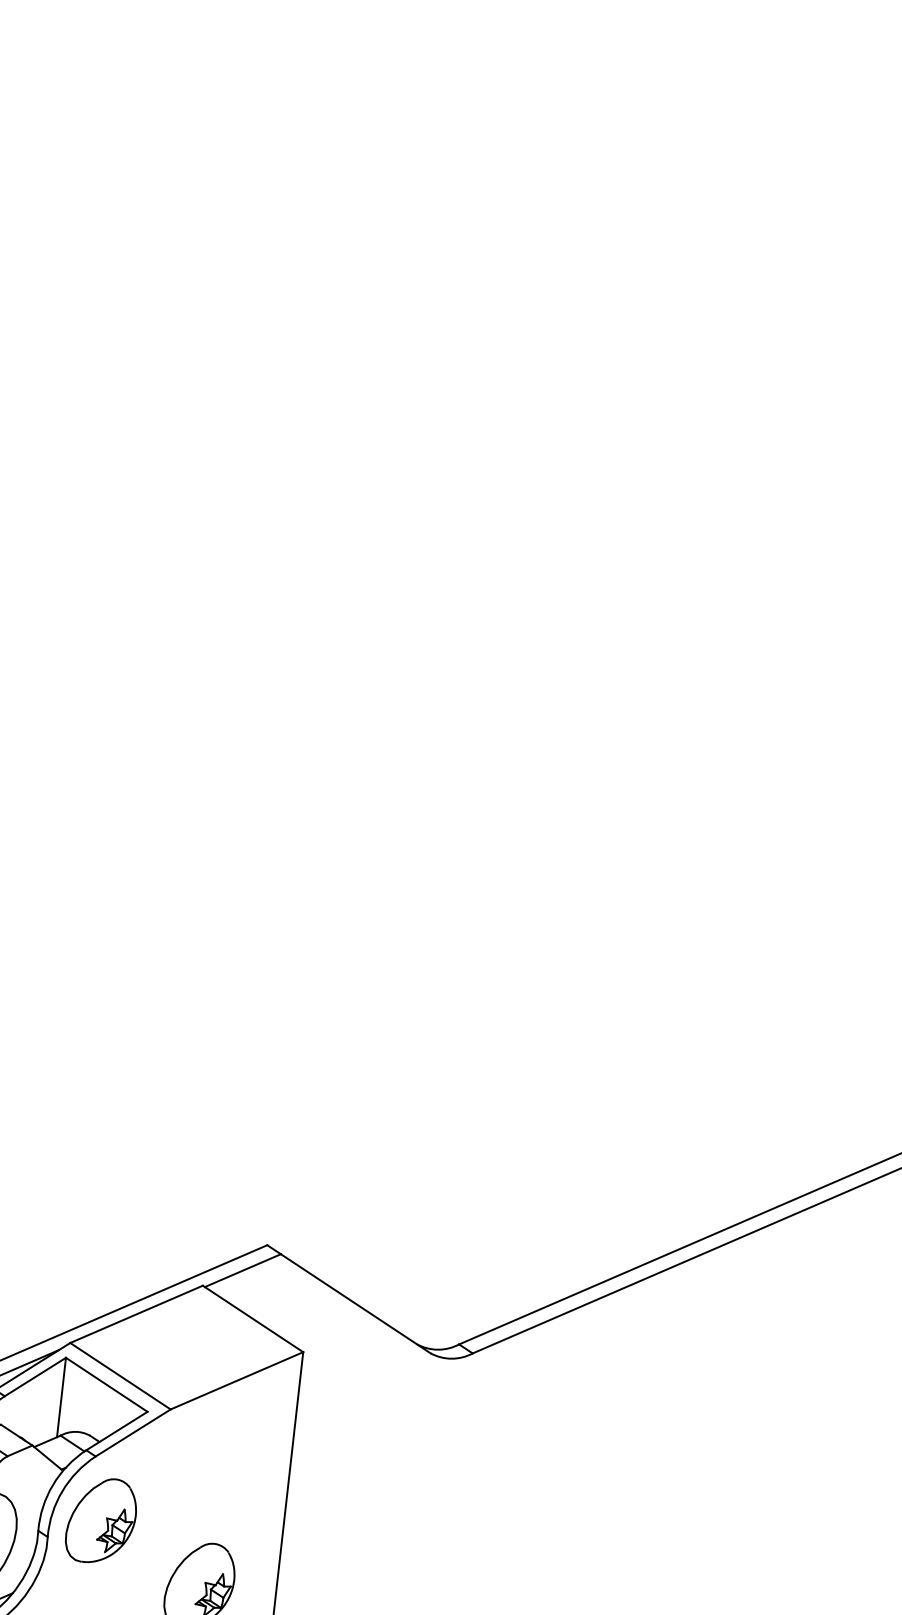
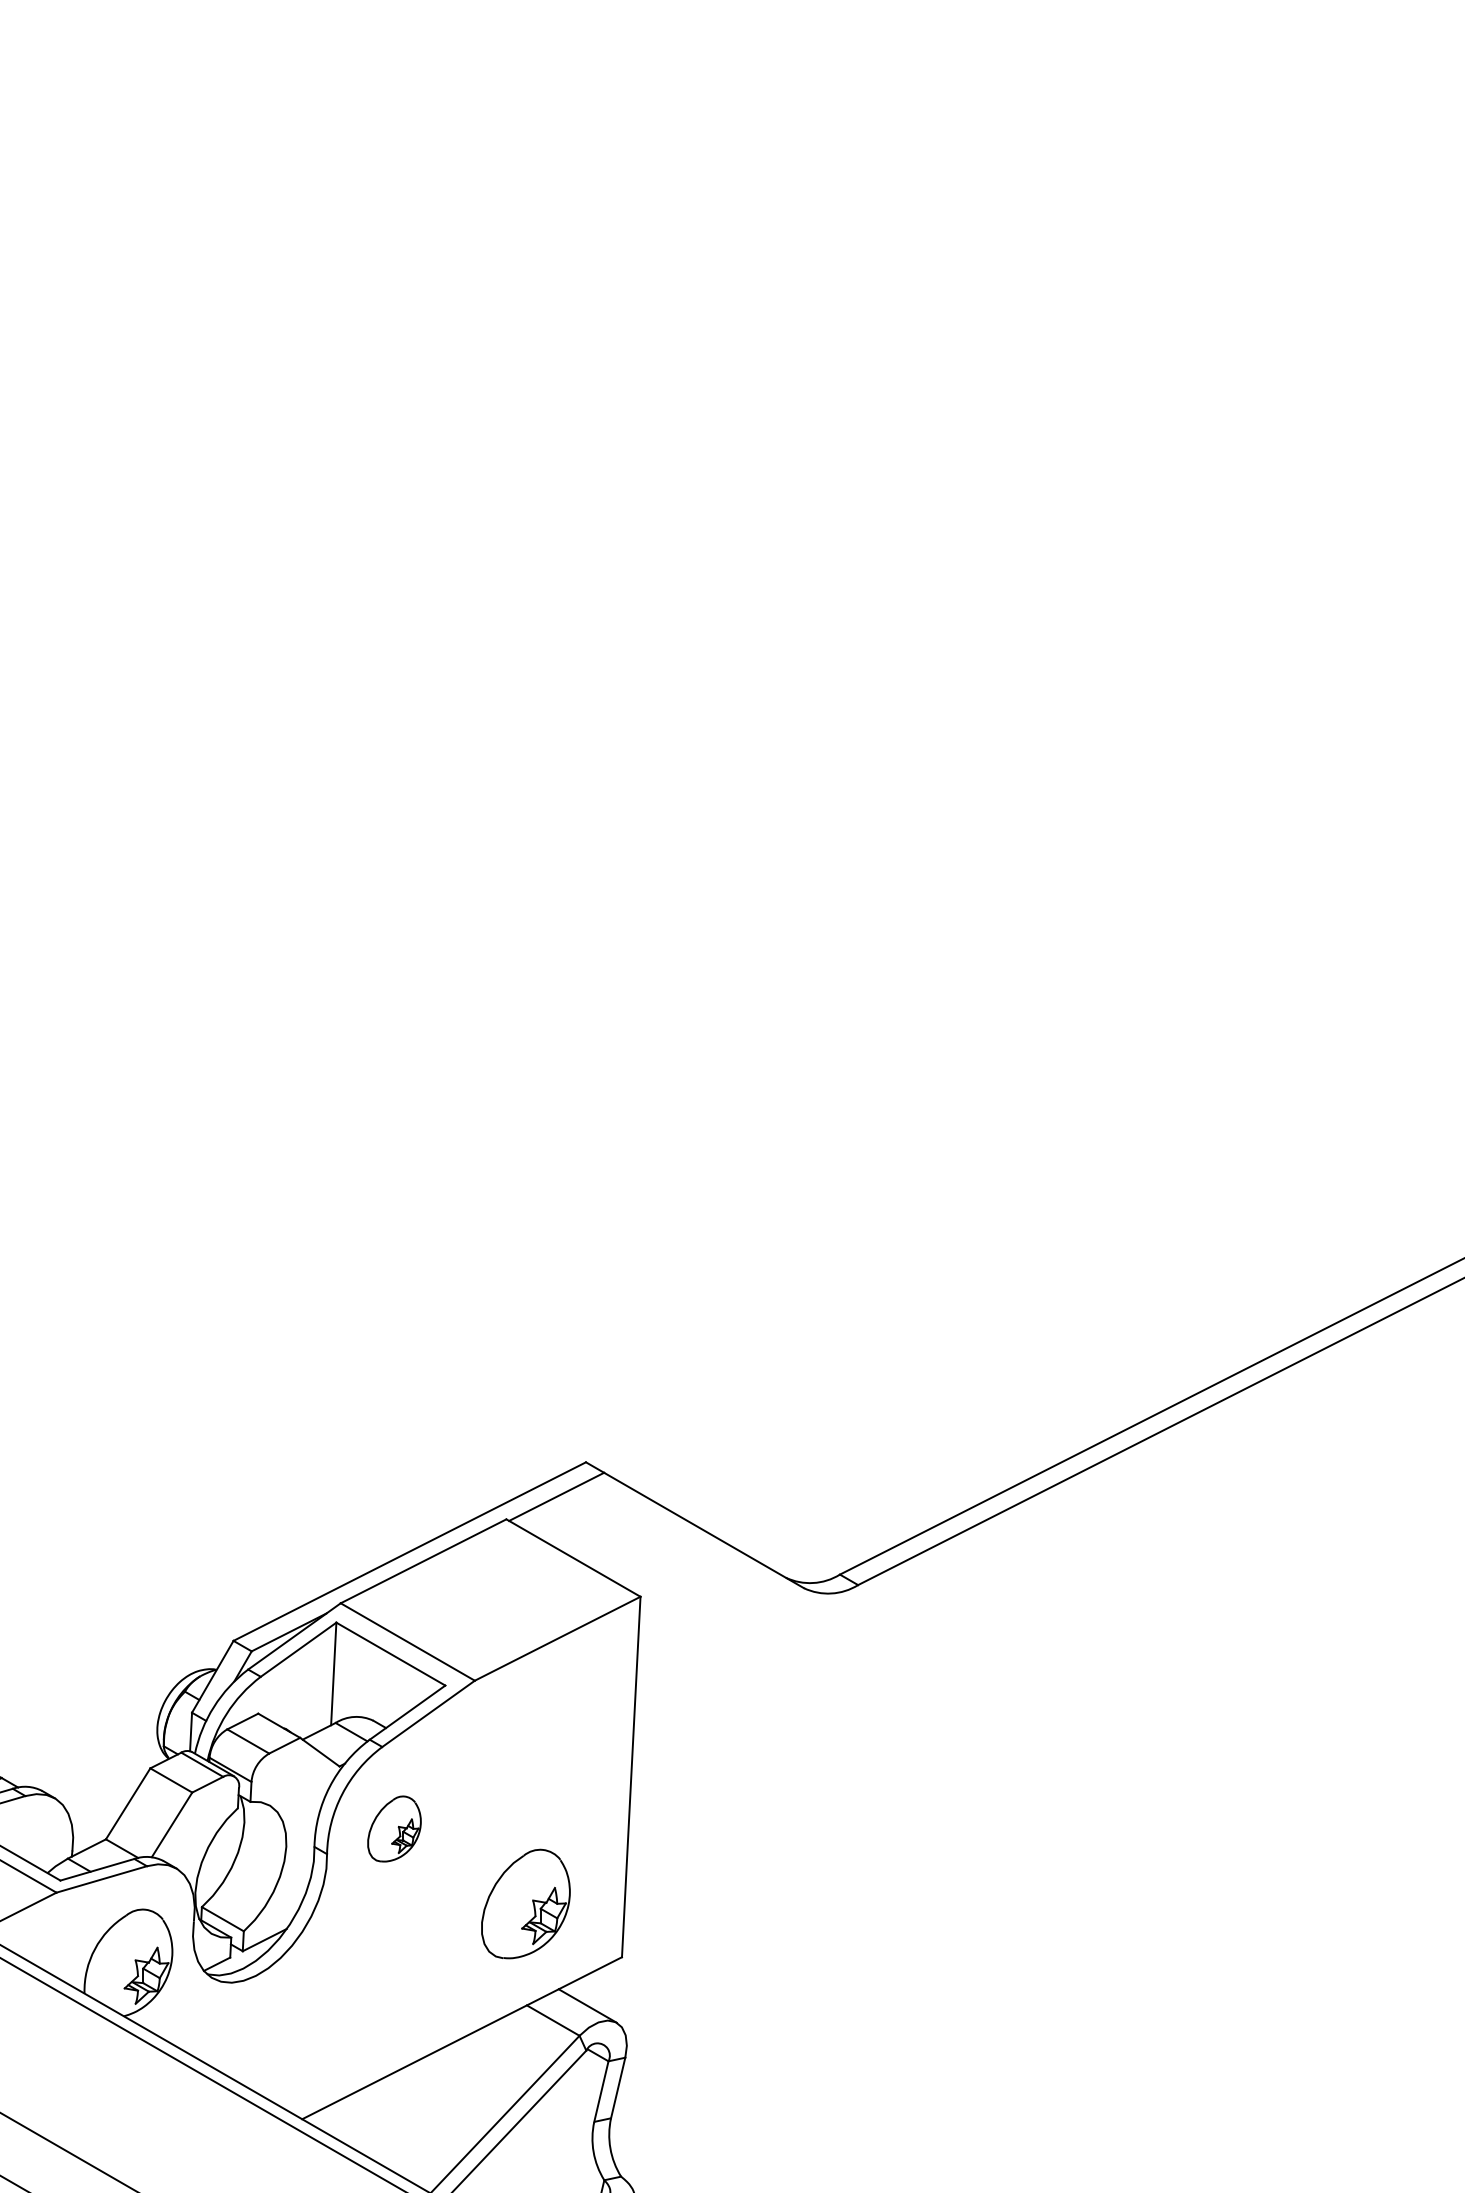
part: (101, 1520) -> (394, 1828), size x0.6

